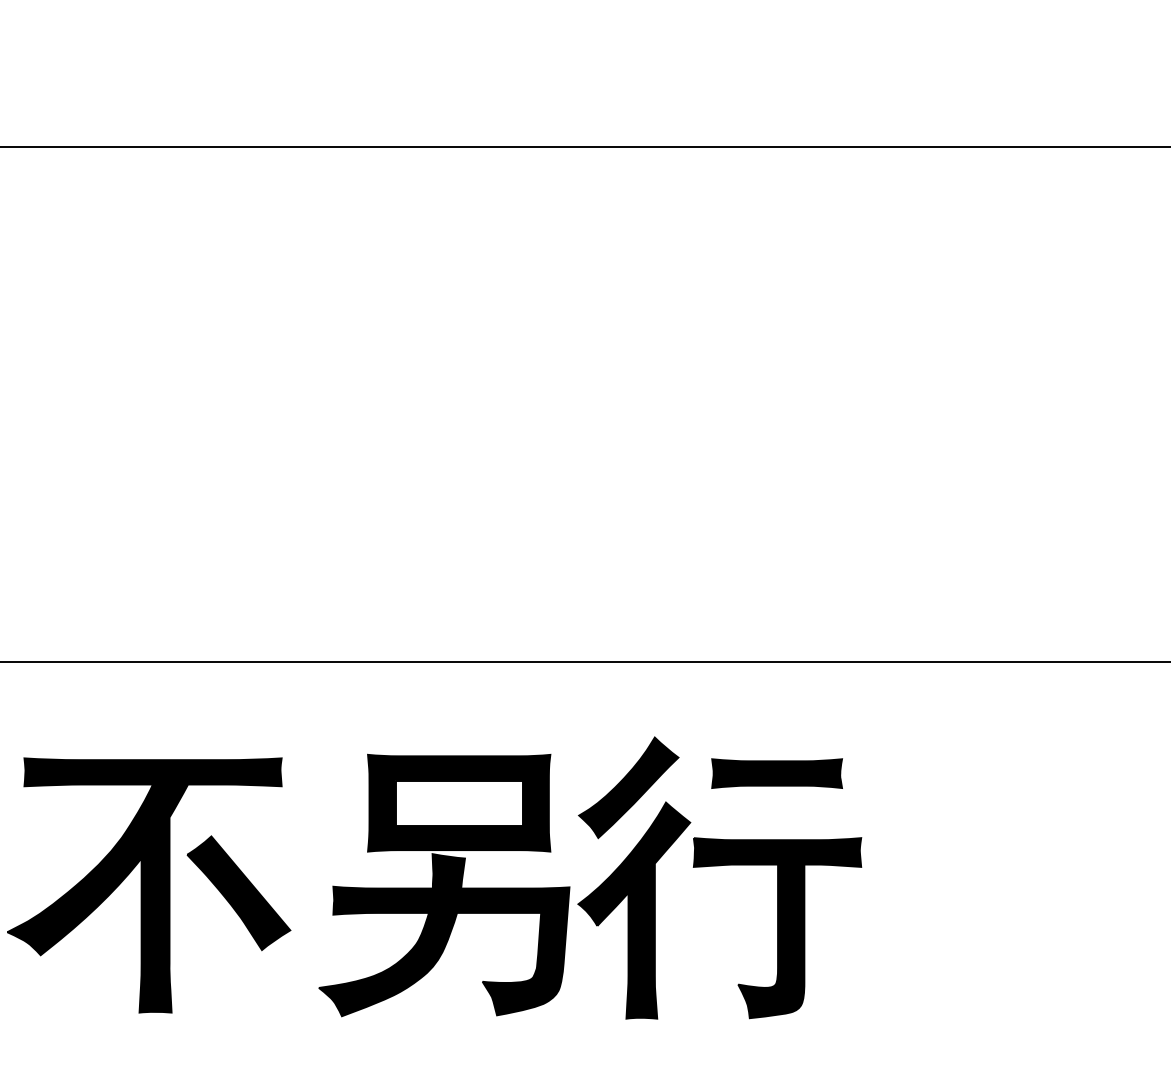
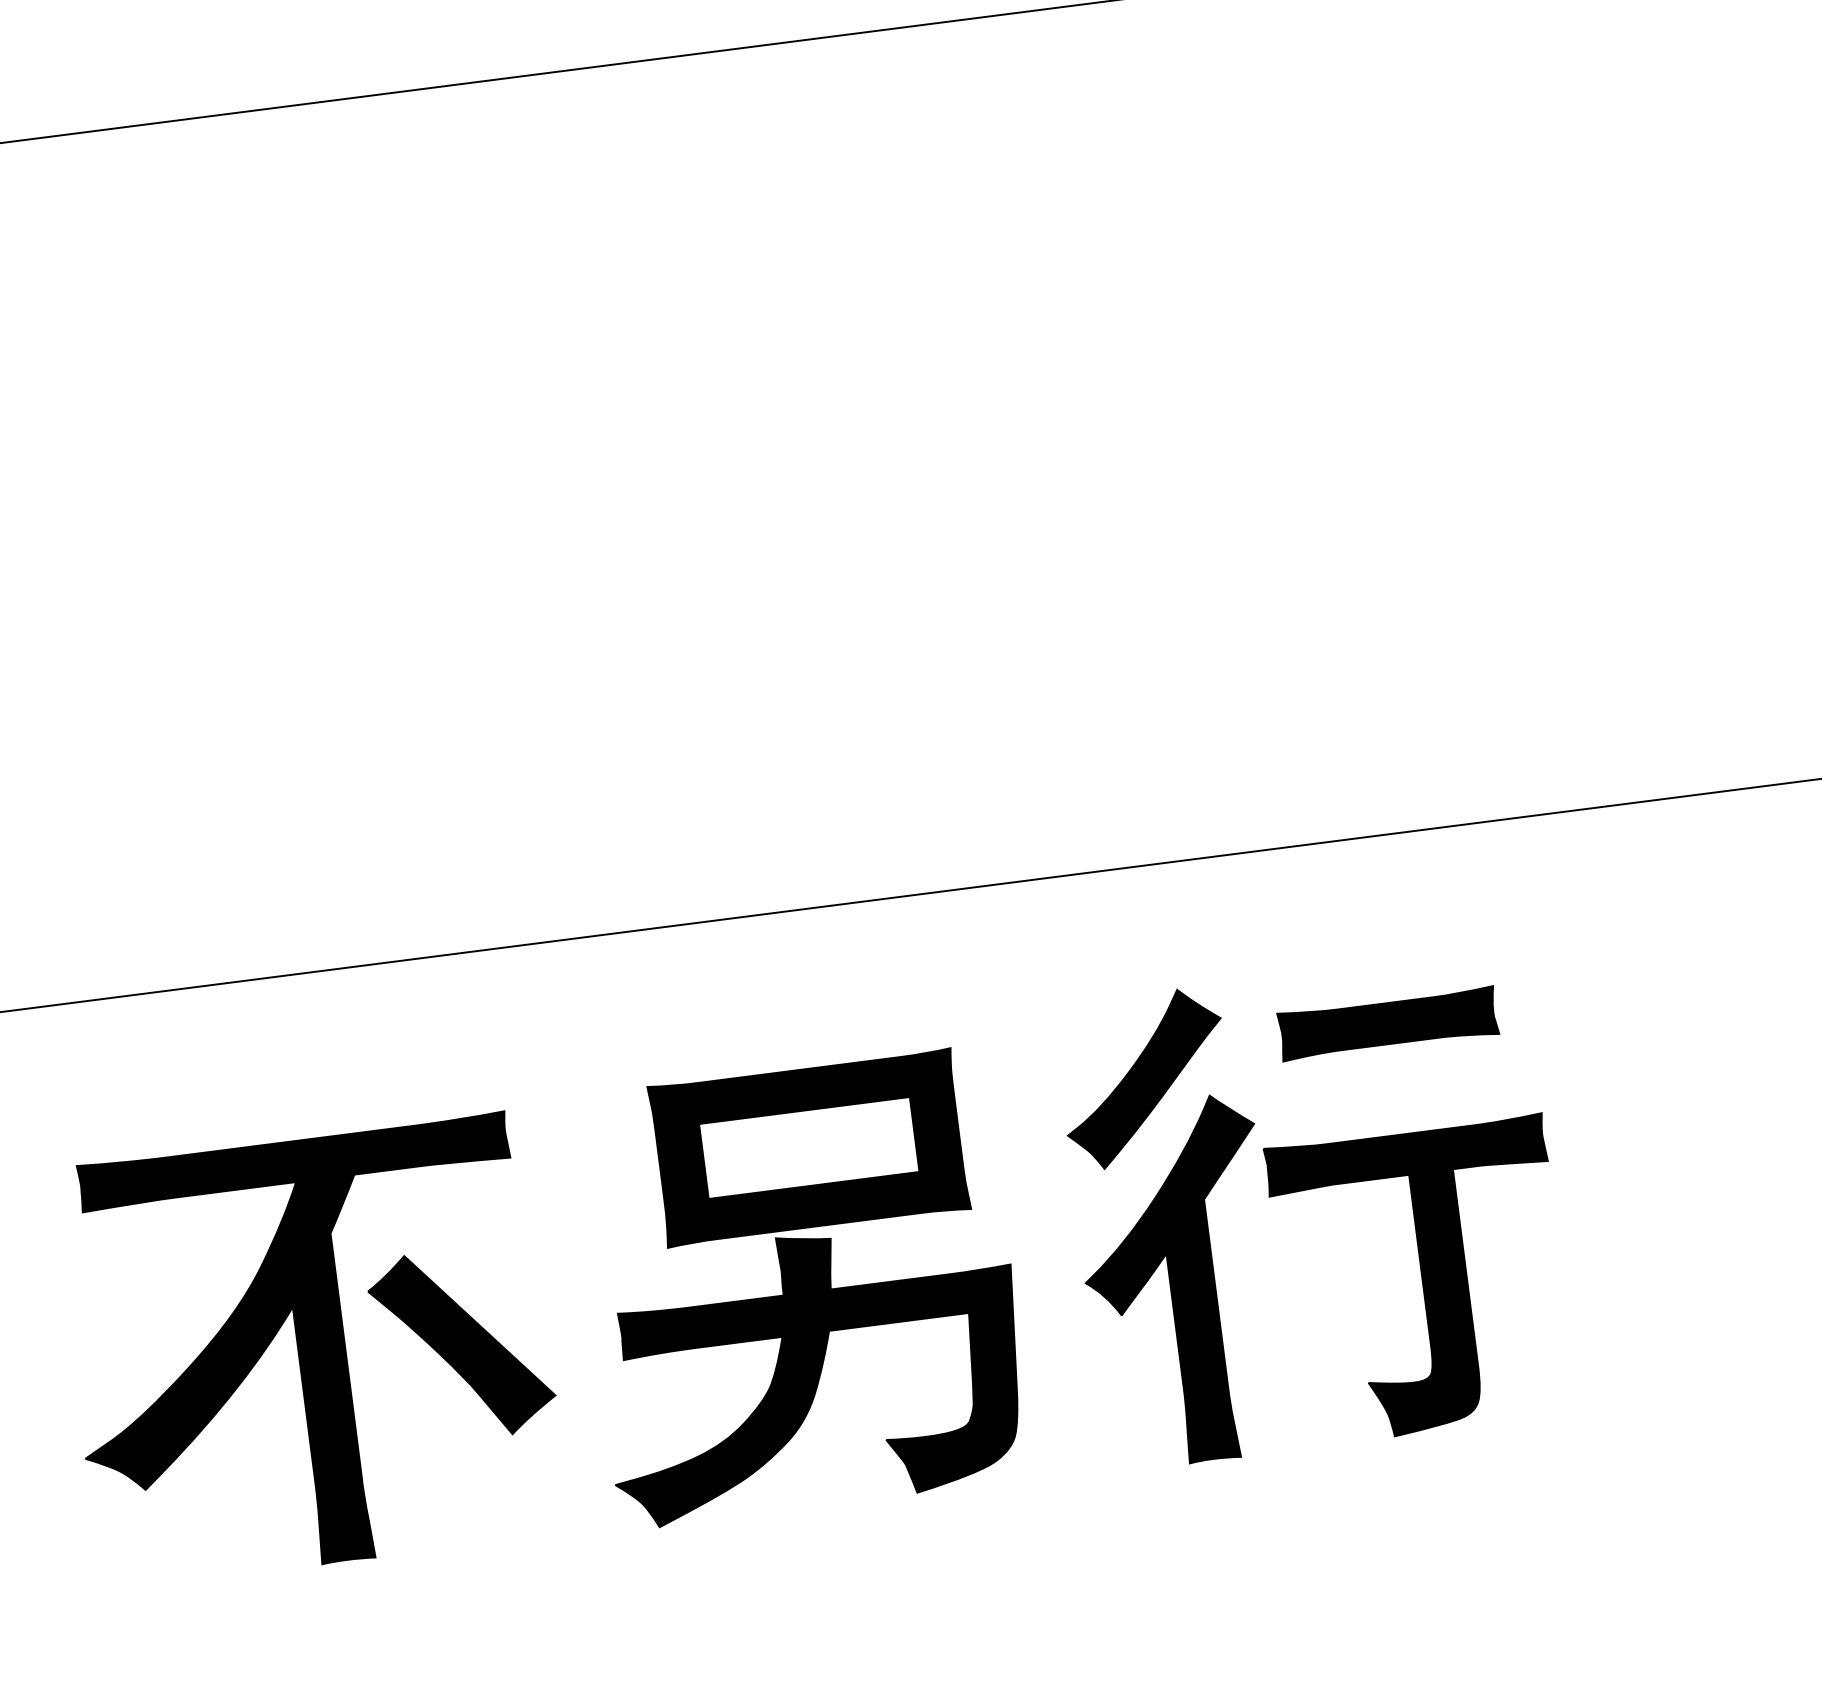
part: (719, 866) -> (1312, 1190), moved

